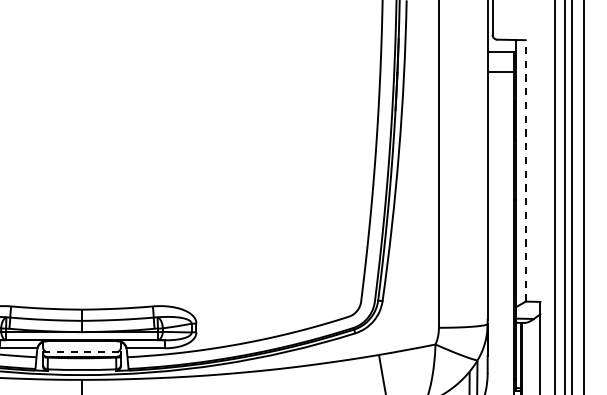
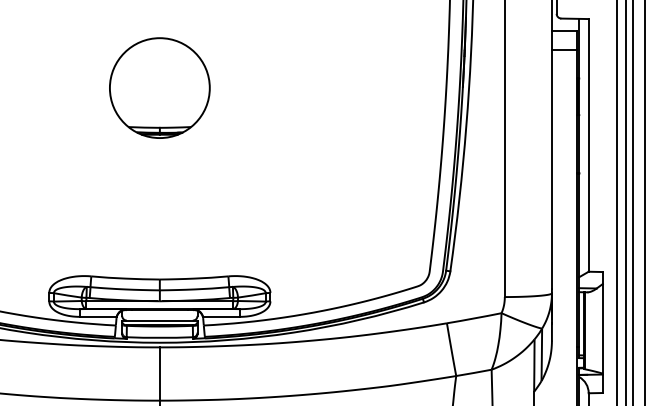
part: (81, 110) -> (159, 87), added
line: (525, 169) -> (588, 144), dashed -> solid
line: (81, 352) -> (159, 320), dashed -> solid

